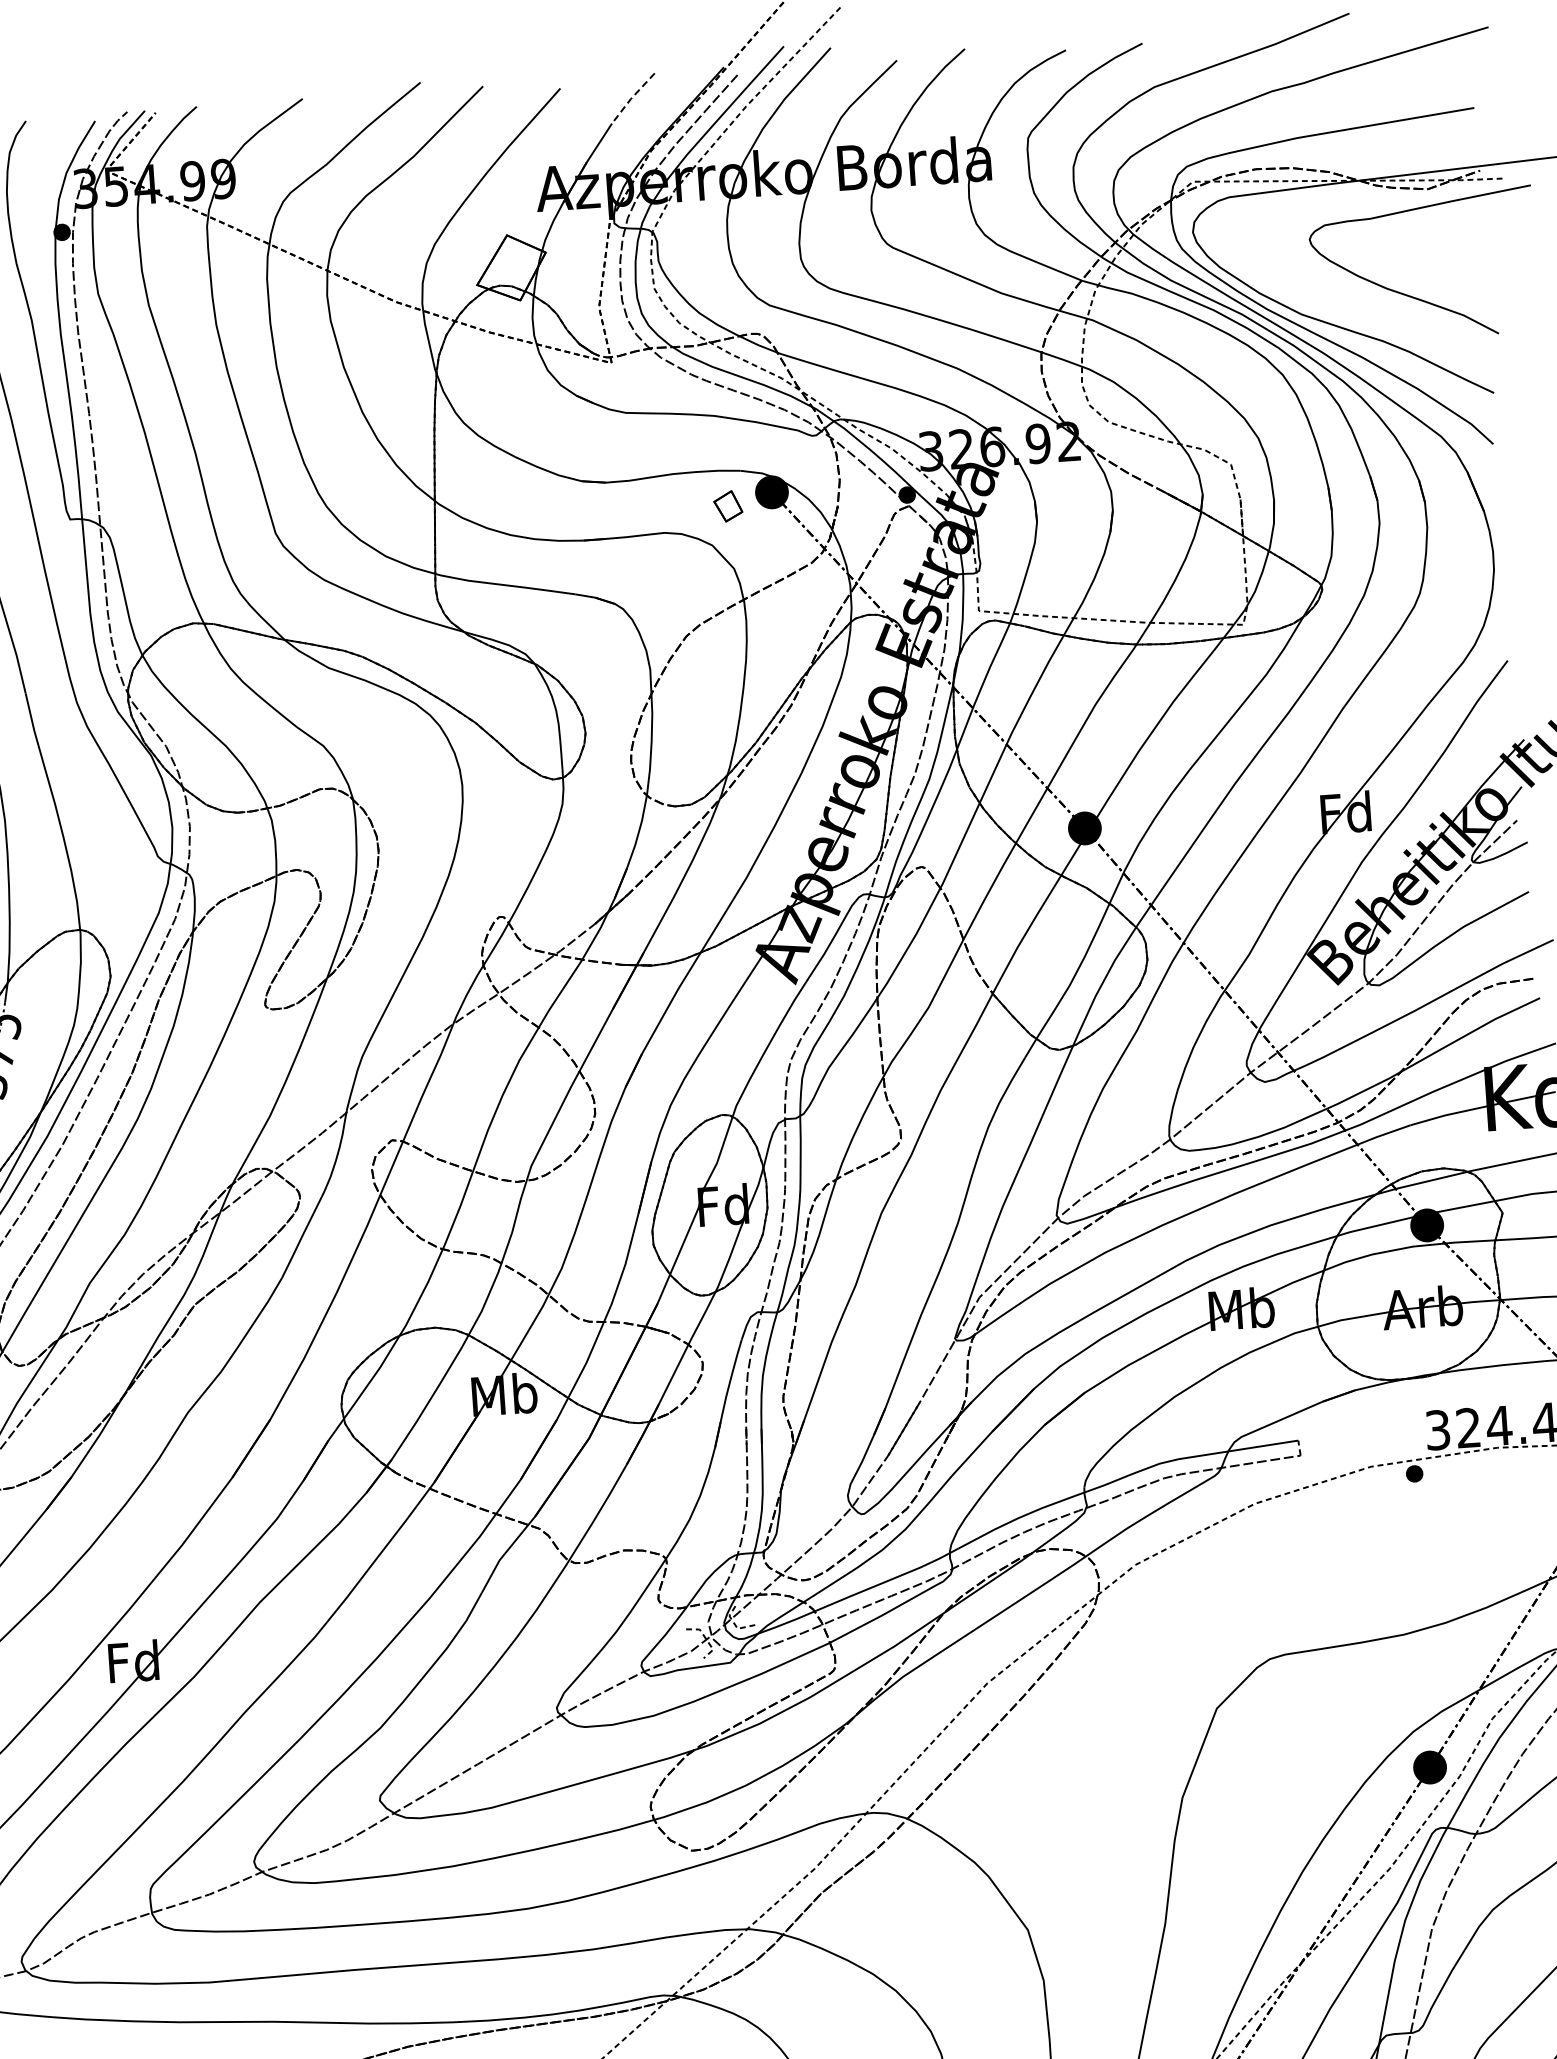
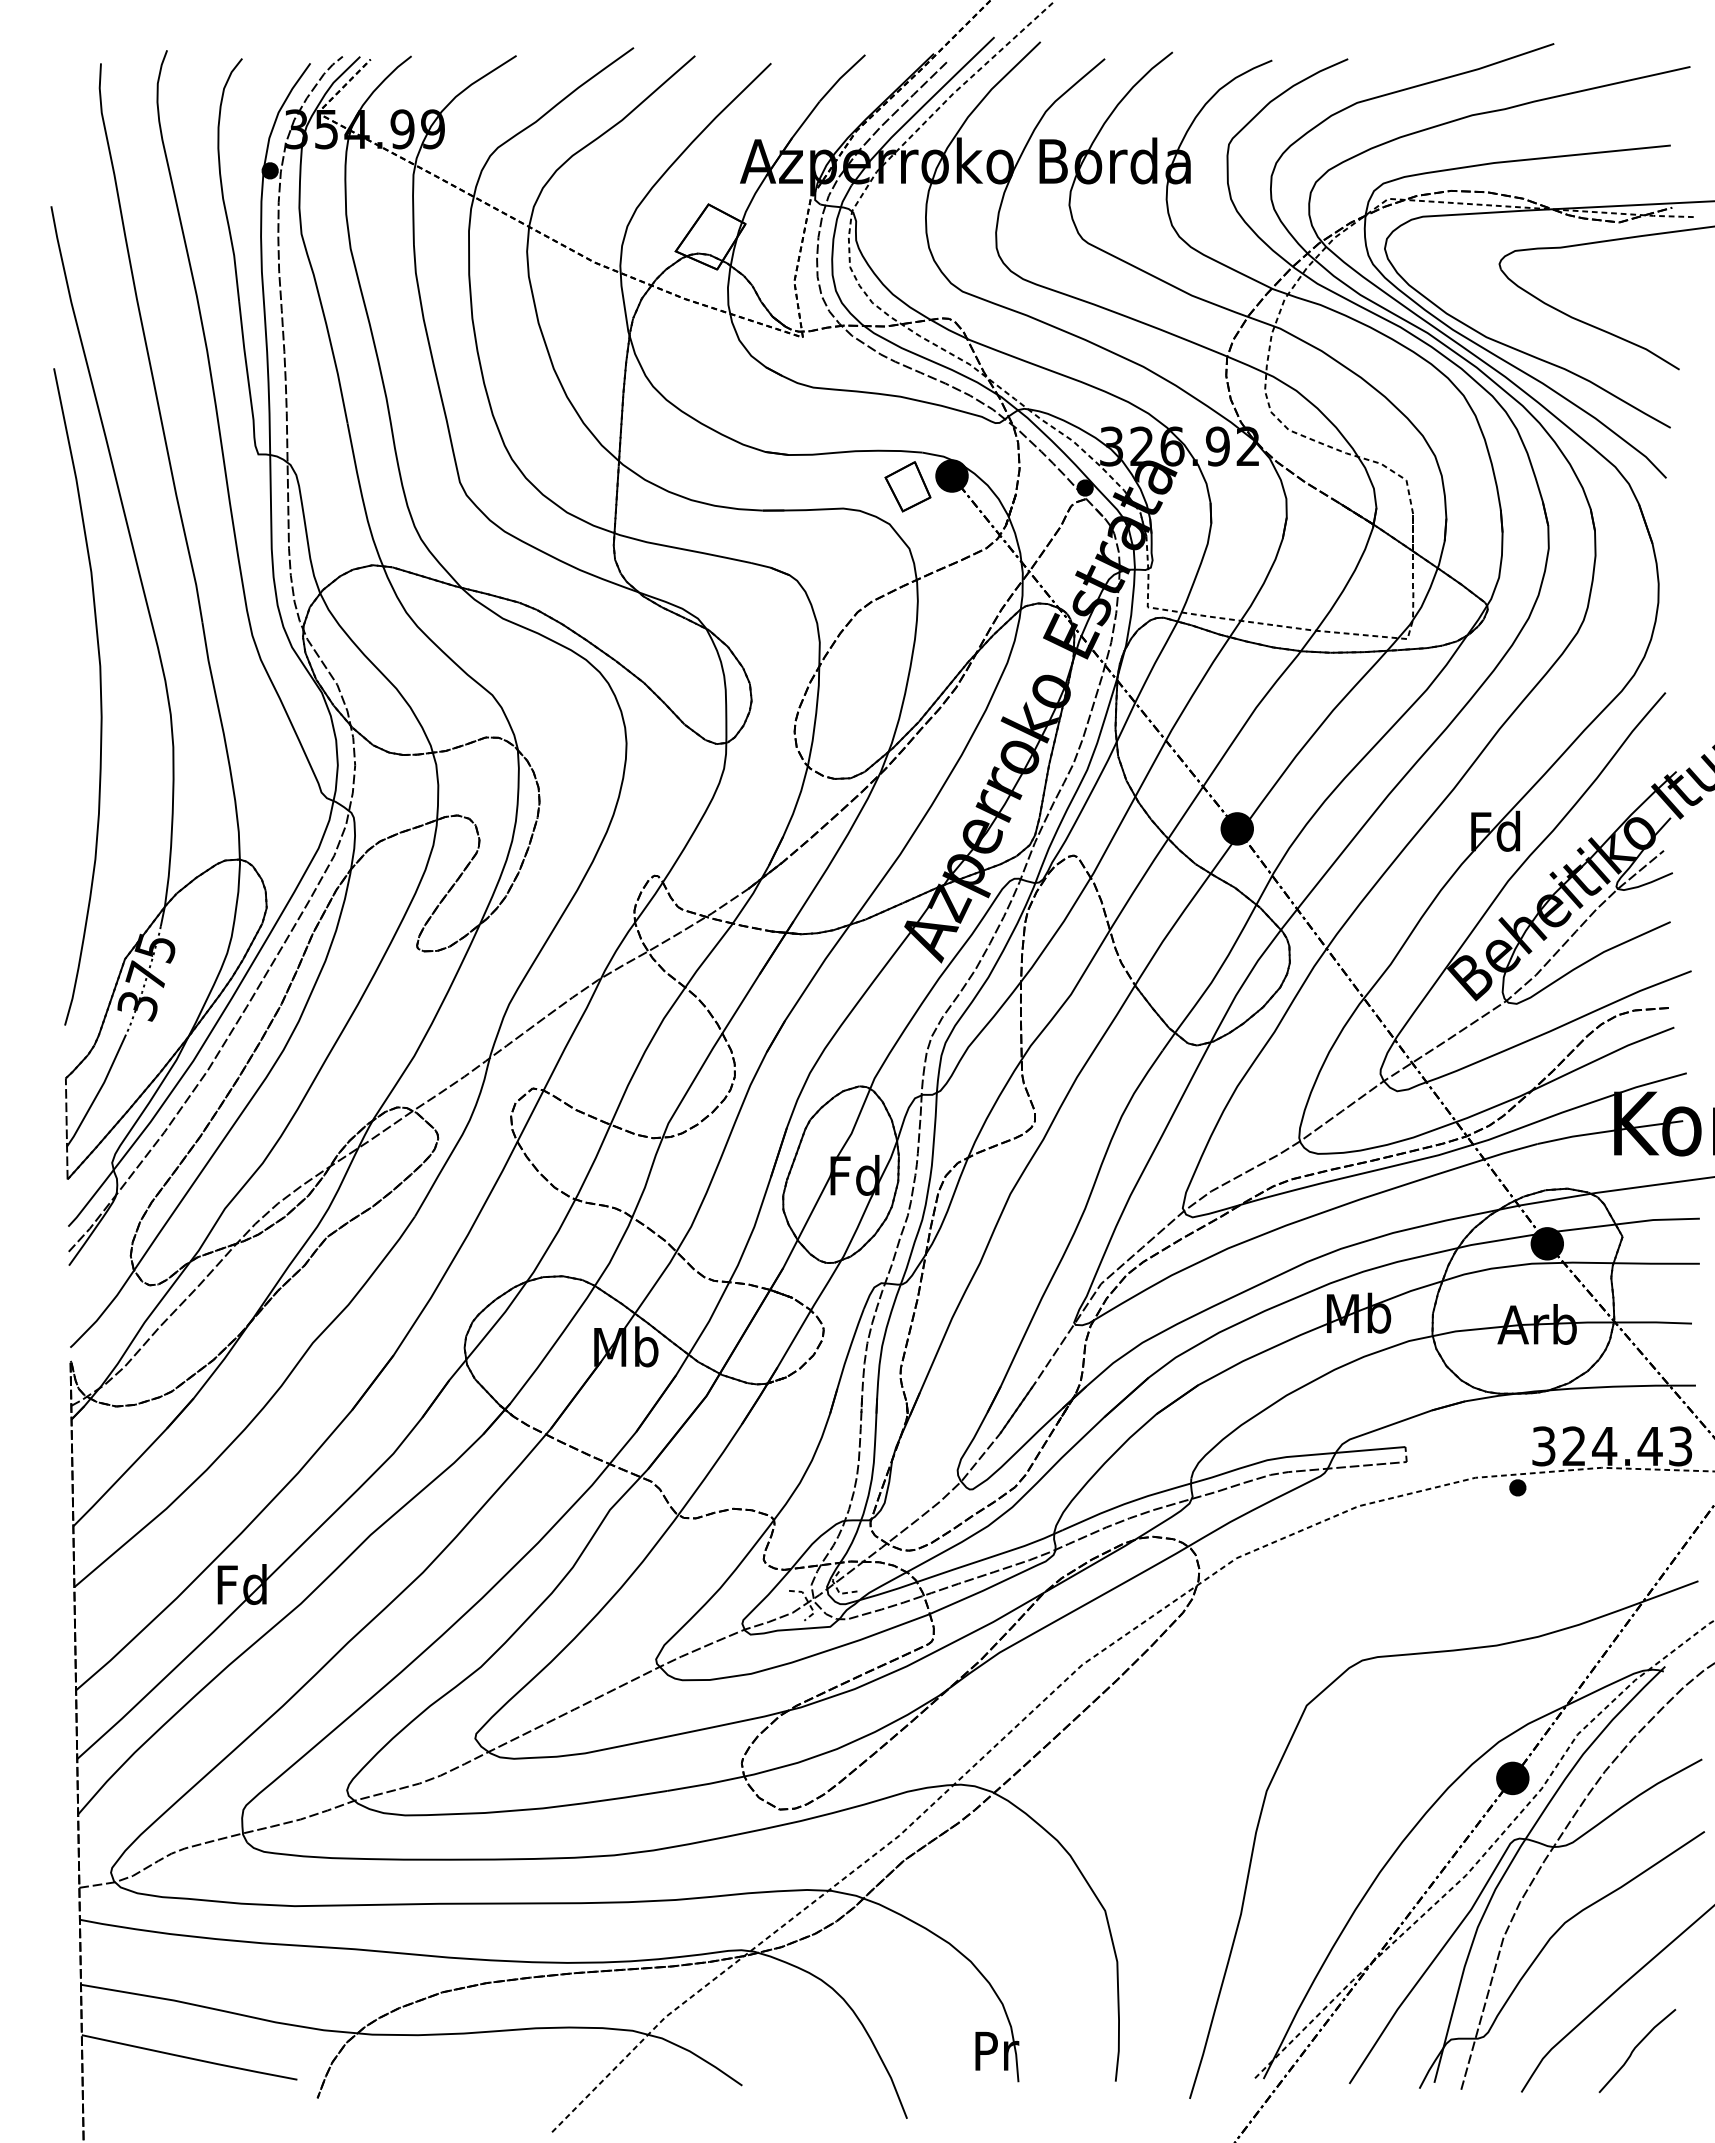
line: (631, 97) -> (840, 77), dashed -> solid
part: (727, 506) -> (907, 486), size x1.67

